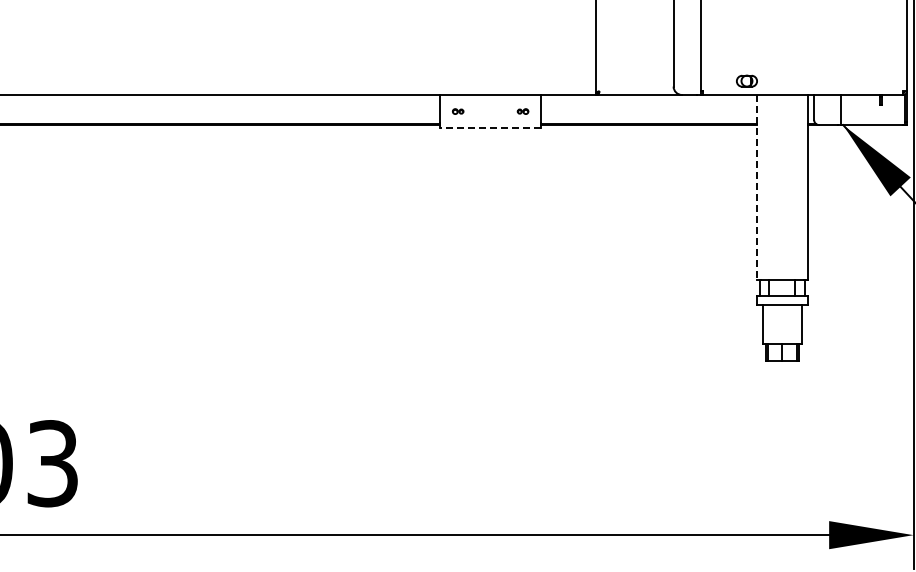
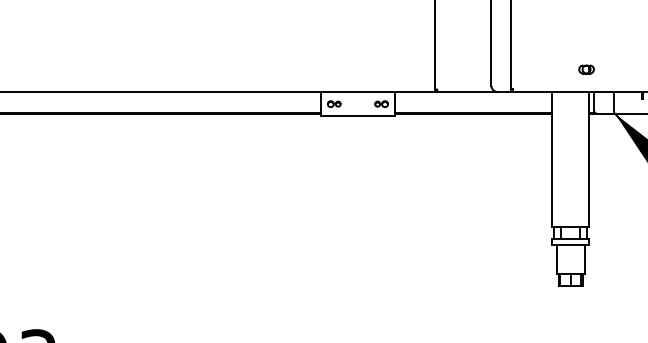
part: (746, 80) -> (586, 68), moved
part: (457, 111) -> (333, 104), size x1.67
part: (522, 111) -> (381, 104), size x1.67
line: (490, 128) -> (357, 116), dashed -> solid
line: (757, 187) -> (552, 159), dashed -> solid

